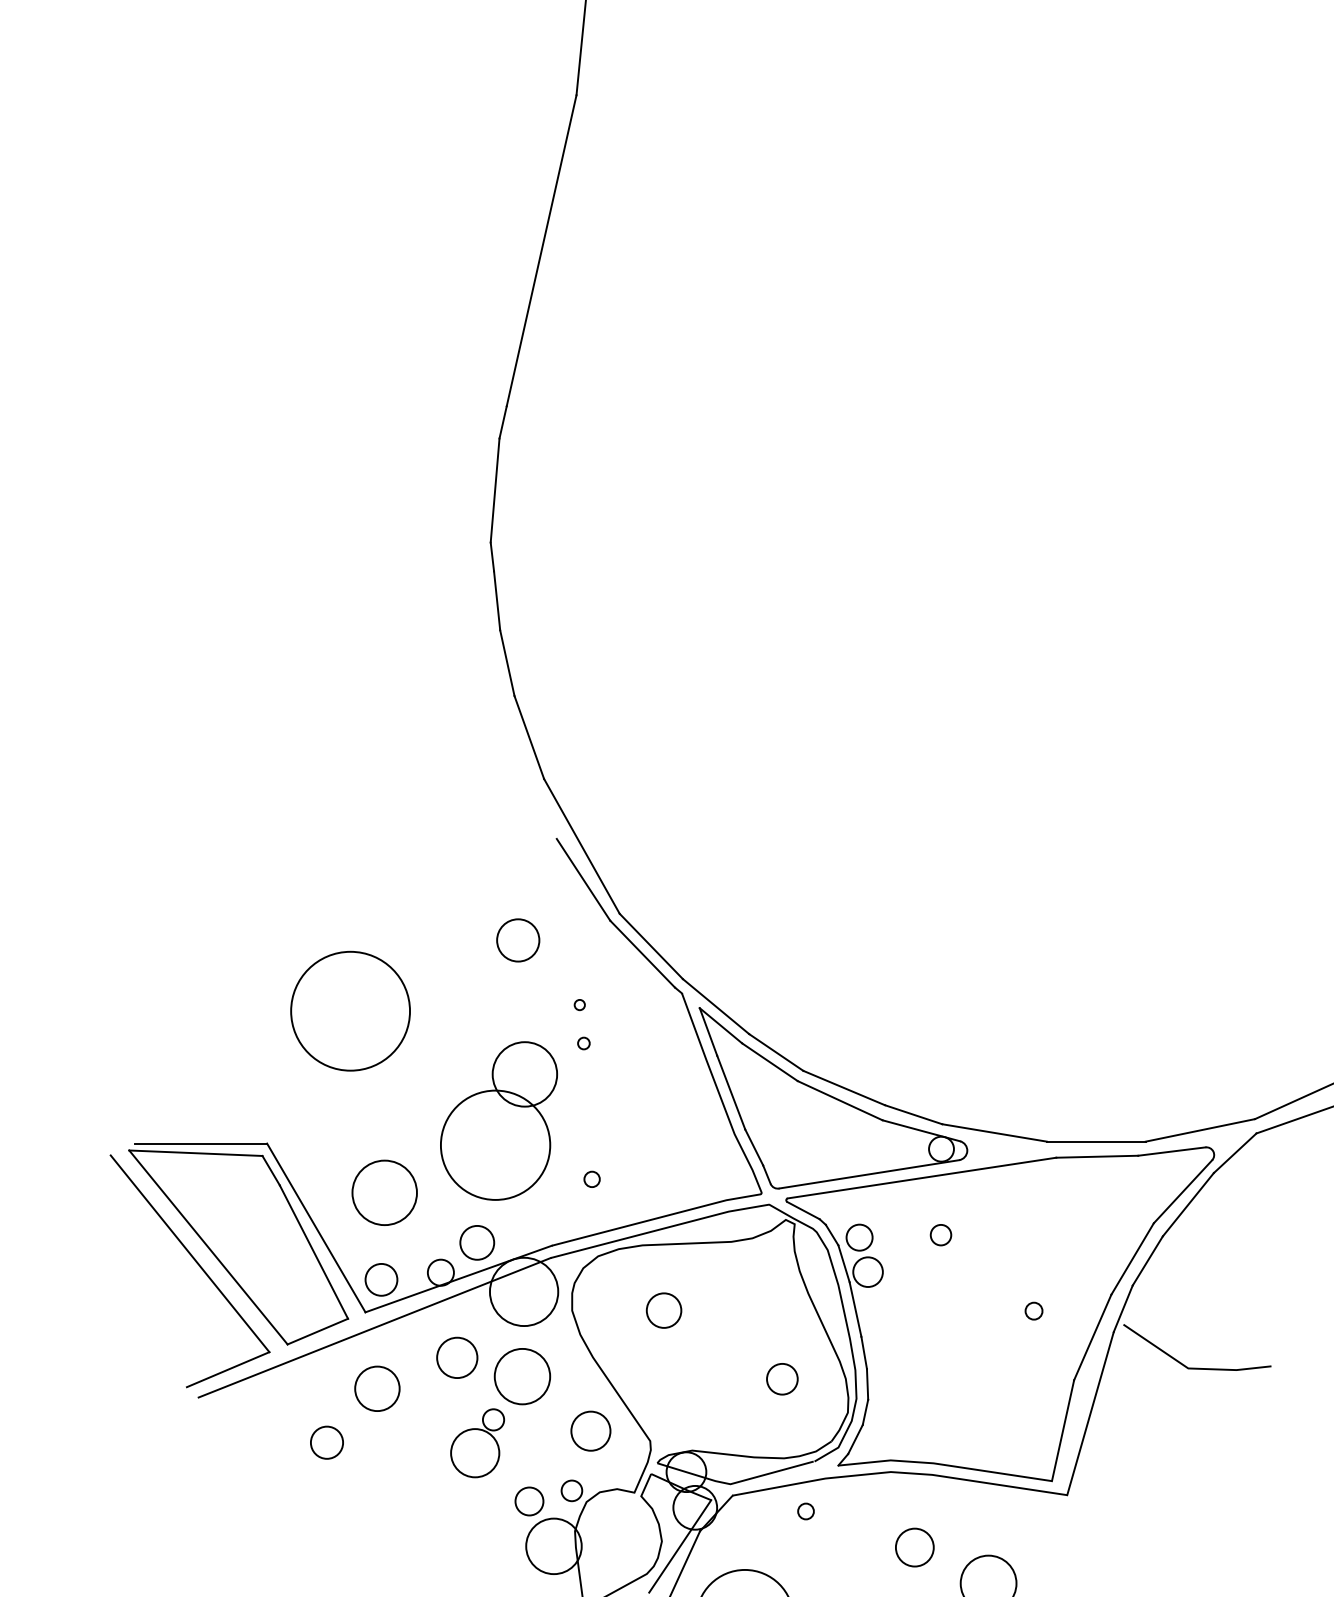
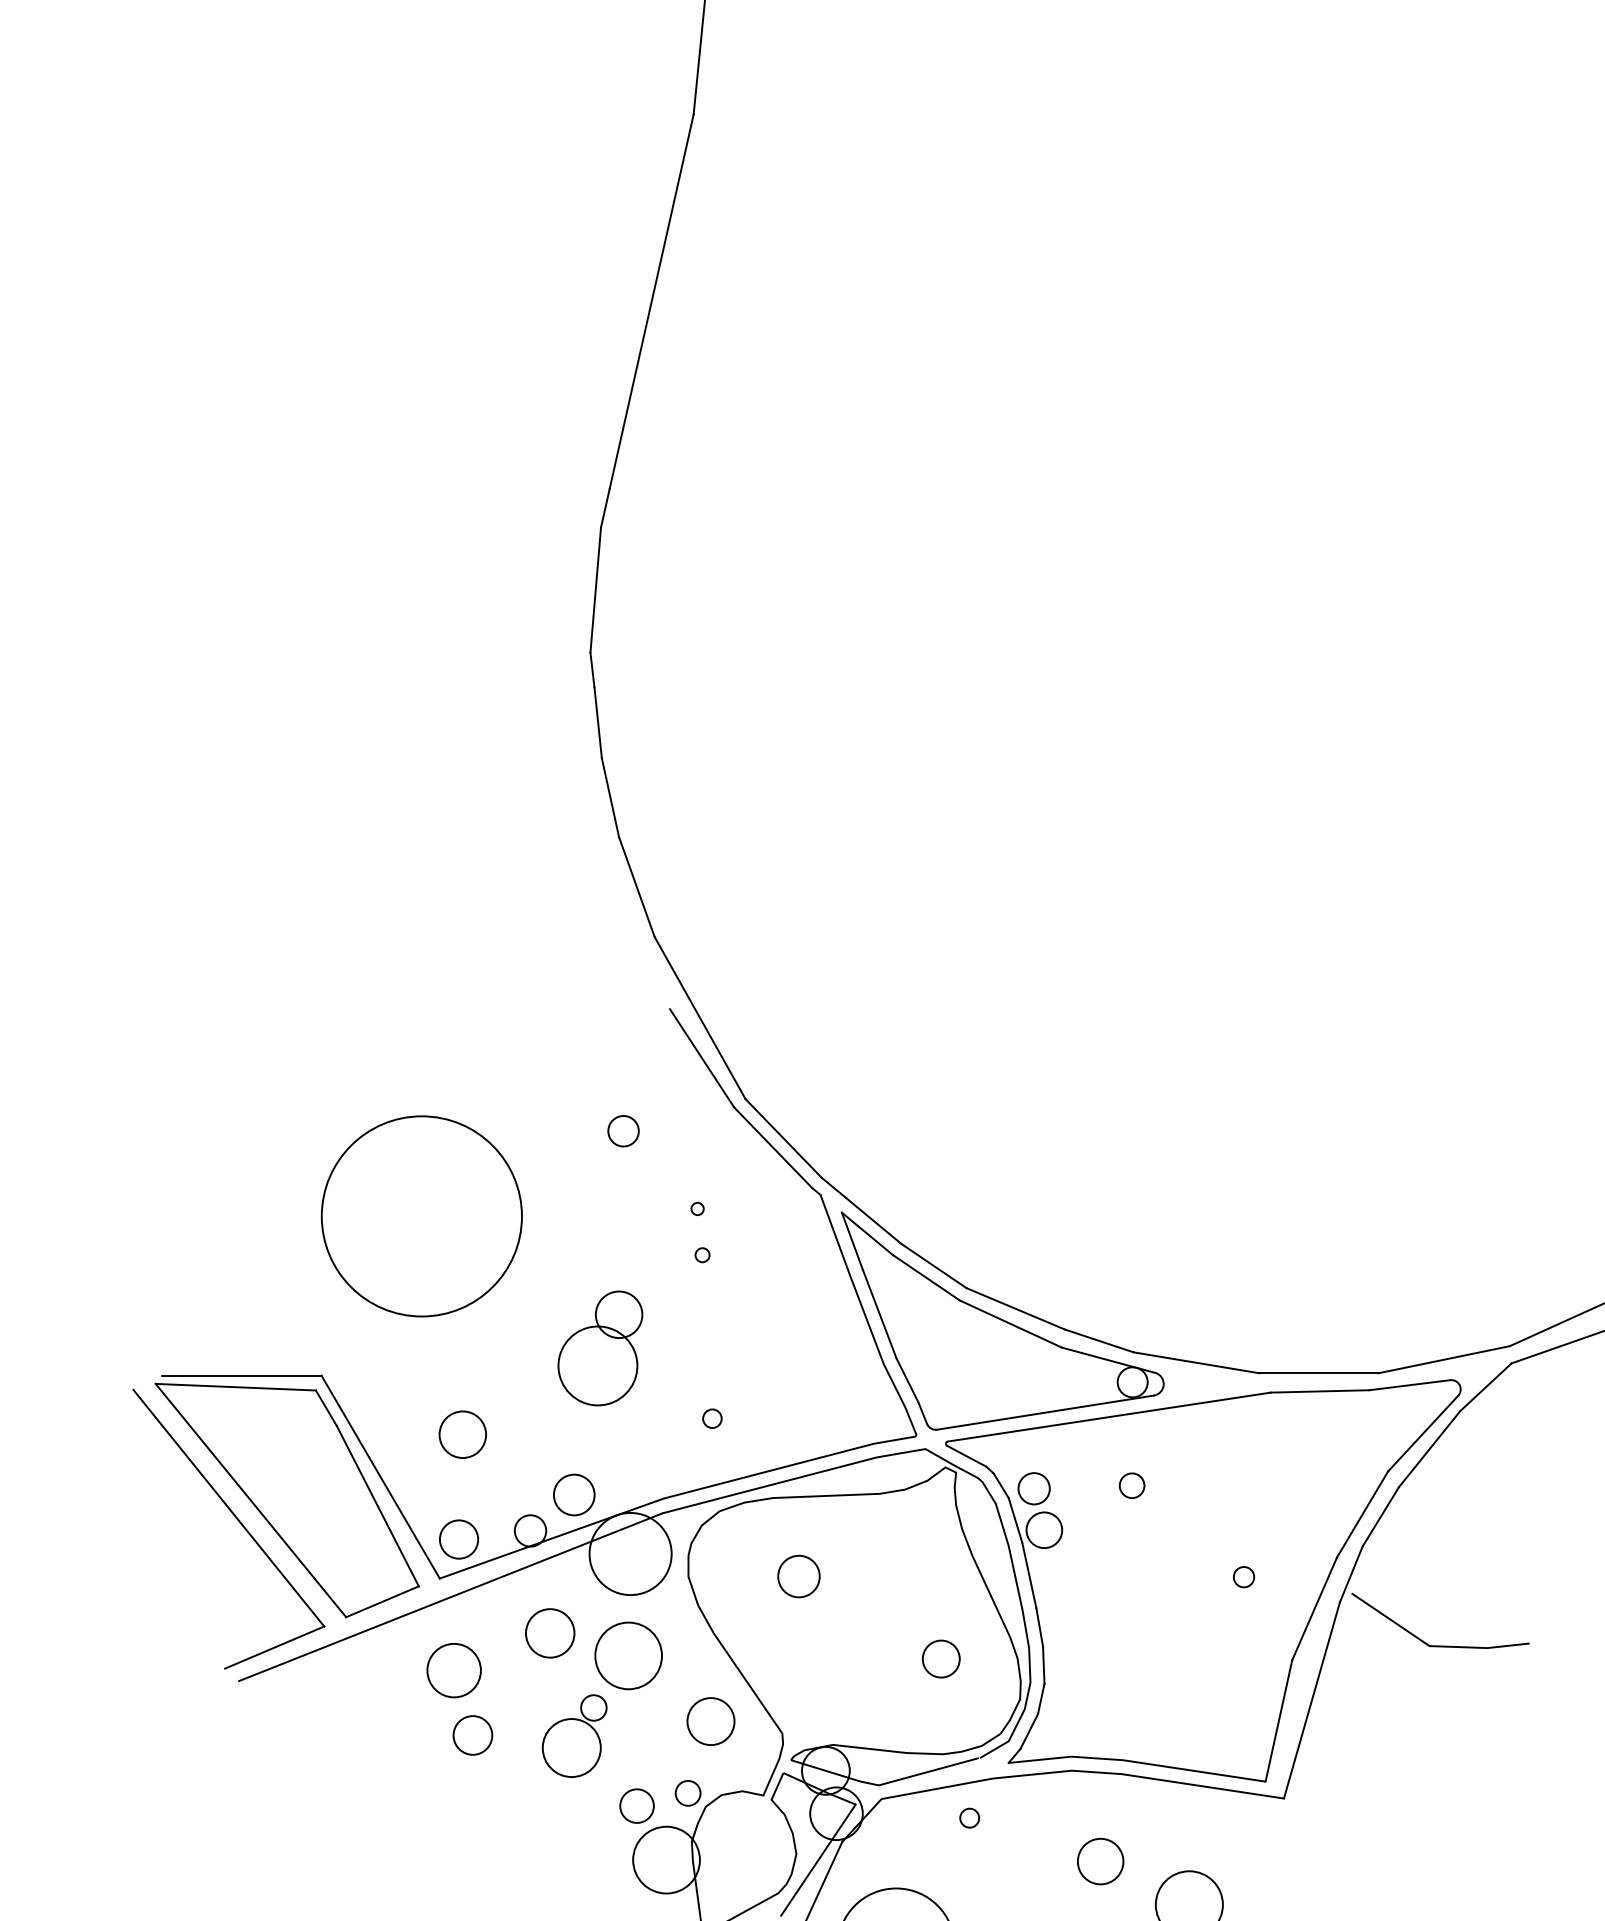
circle: (518, 940) -> (623, 1131), size x0.6
circle: (350, 1010) -> (421, 1215), size x1.4
part: (498, 1120) -> (599, 1347), size x0.6
circle: (384, 1192) -> (462, 1434), size x0.6
circle: (326, 1442) -> (472, 1735), moved

